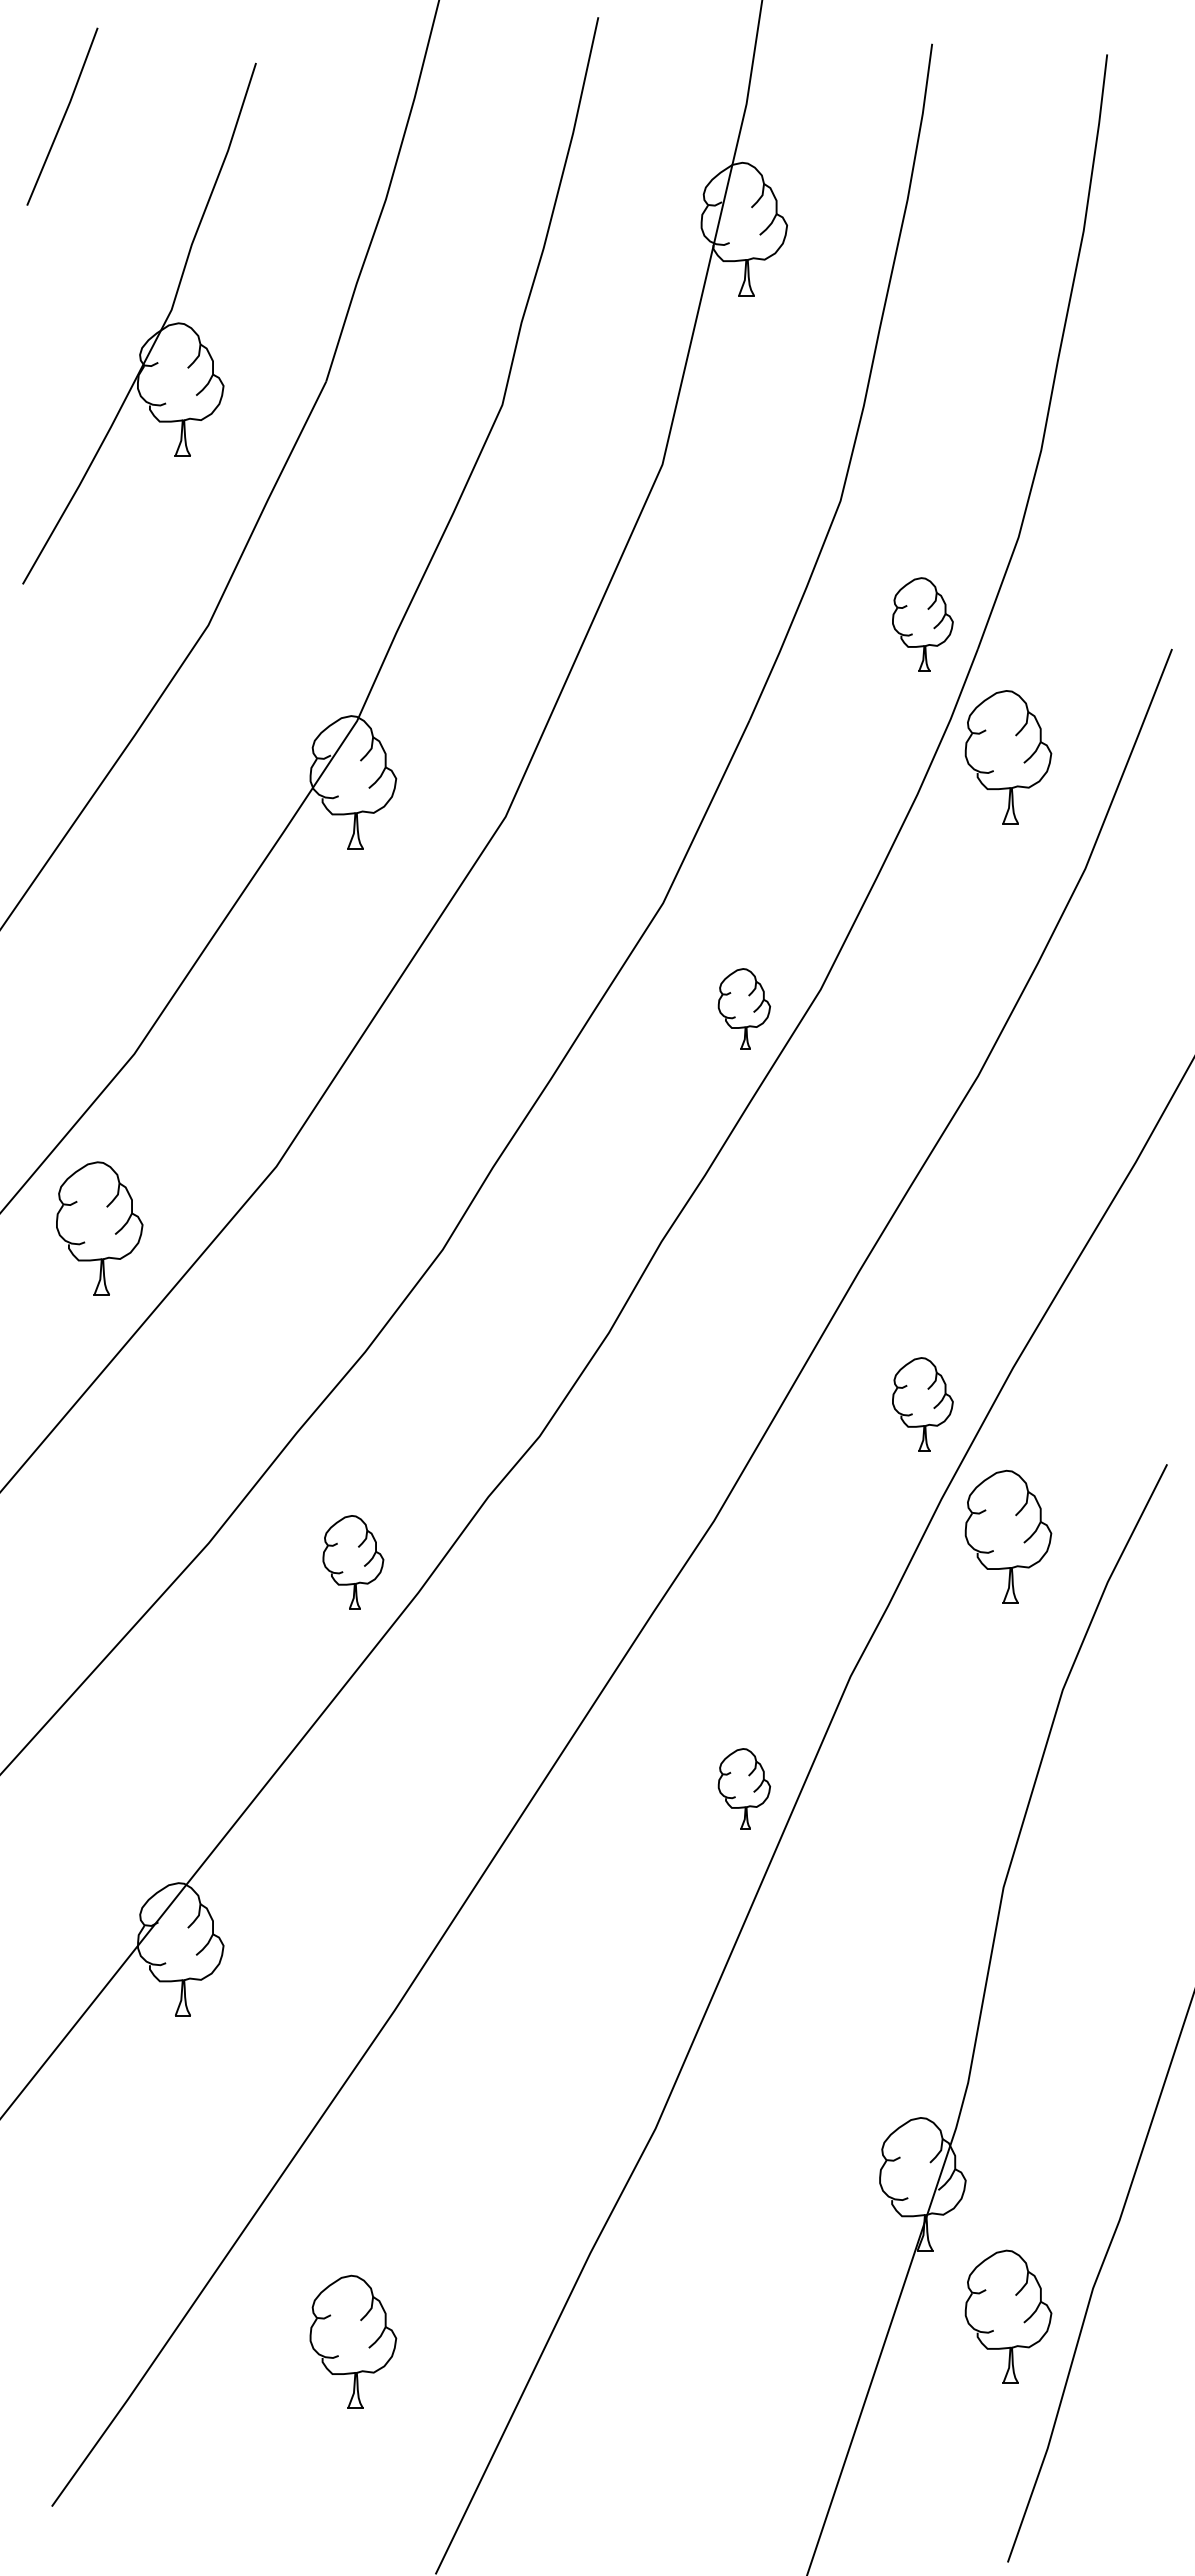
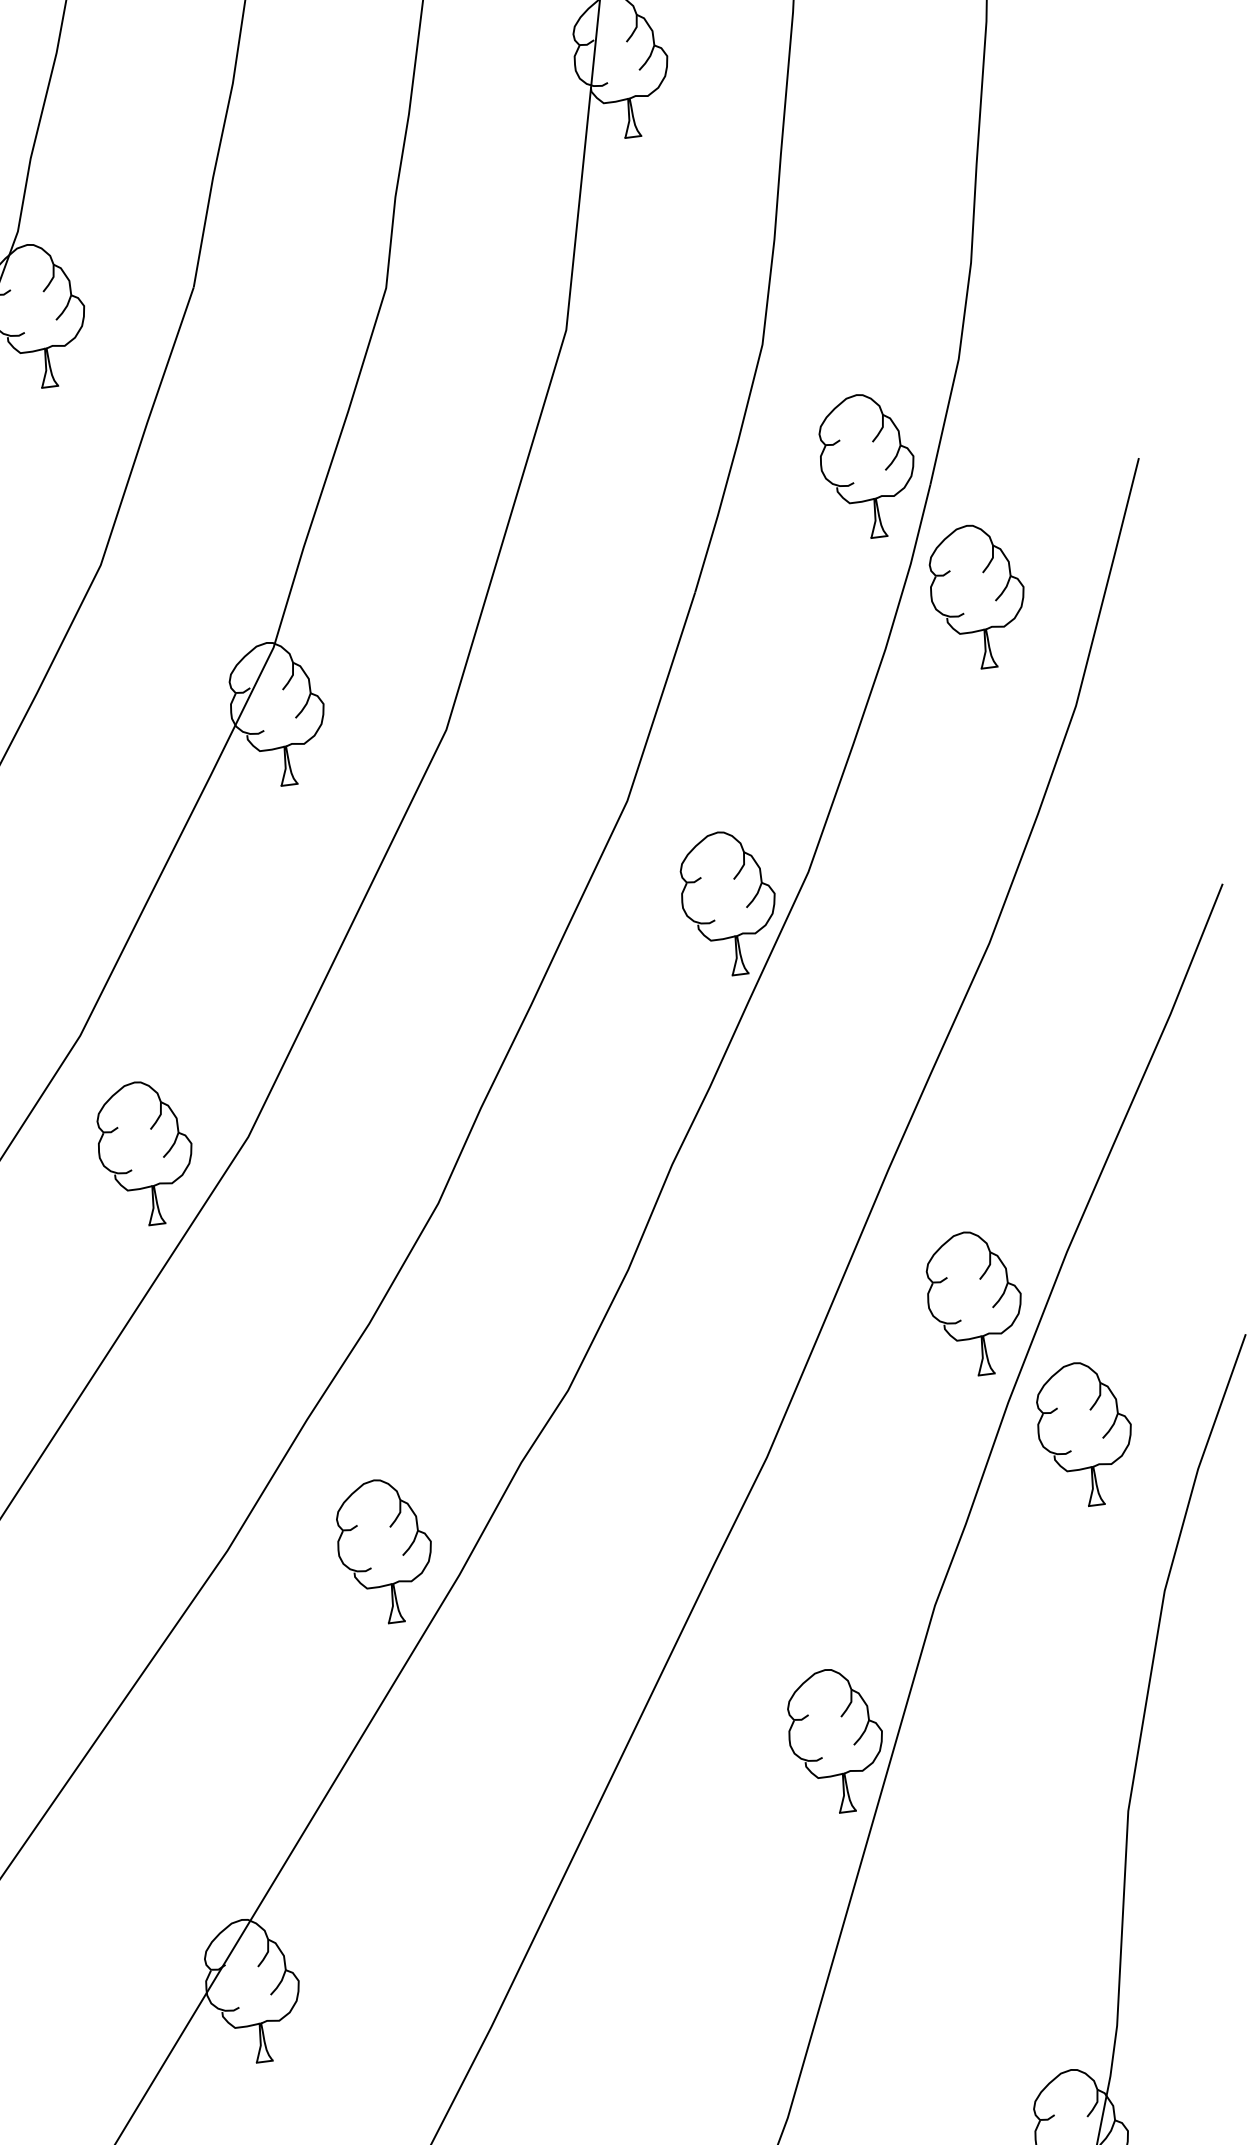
part: (922, 624) -> (867, 466), size x1.43
part: (744, 1008) -> (729, 902), size x1.67
part: (99, 1228) -> (145, 1153), moved
part: (922, 1404) -> (974, 1303), size x1.43
part: (353, 1562) -> (385, 1551), size x1.43
part: (744, 1788) -> (836, 1740), size x1.67

